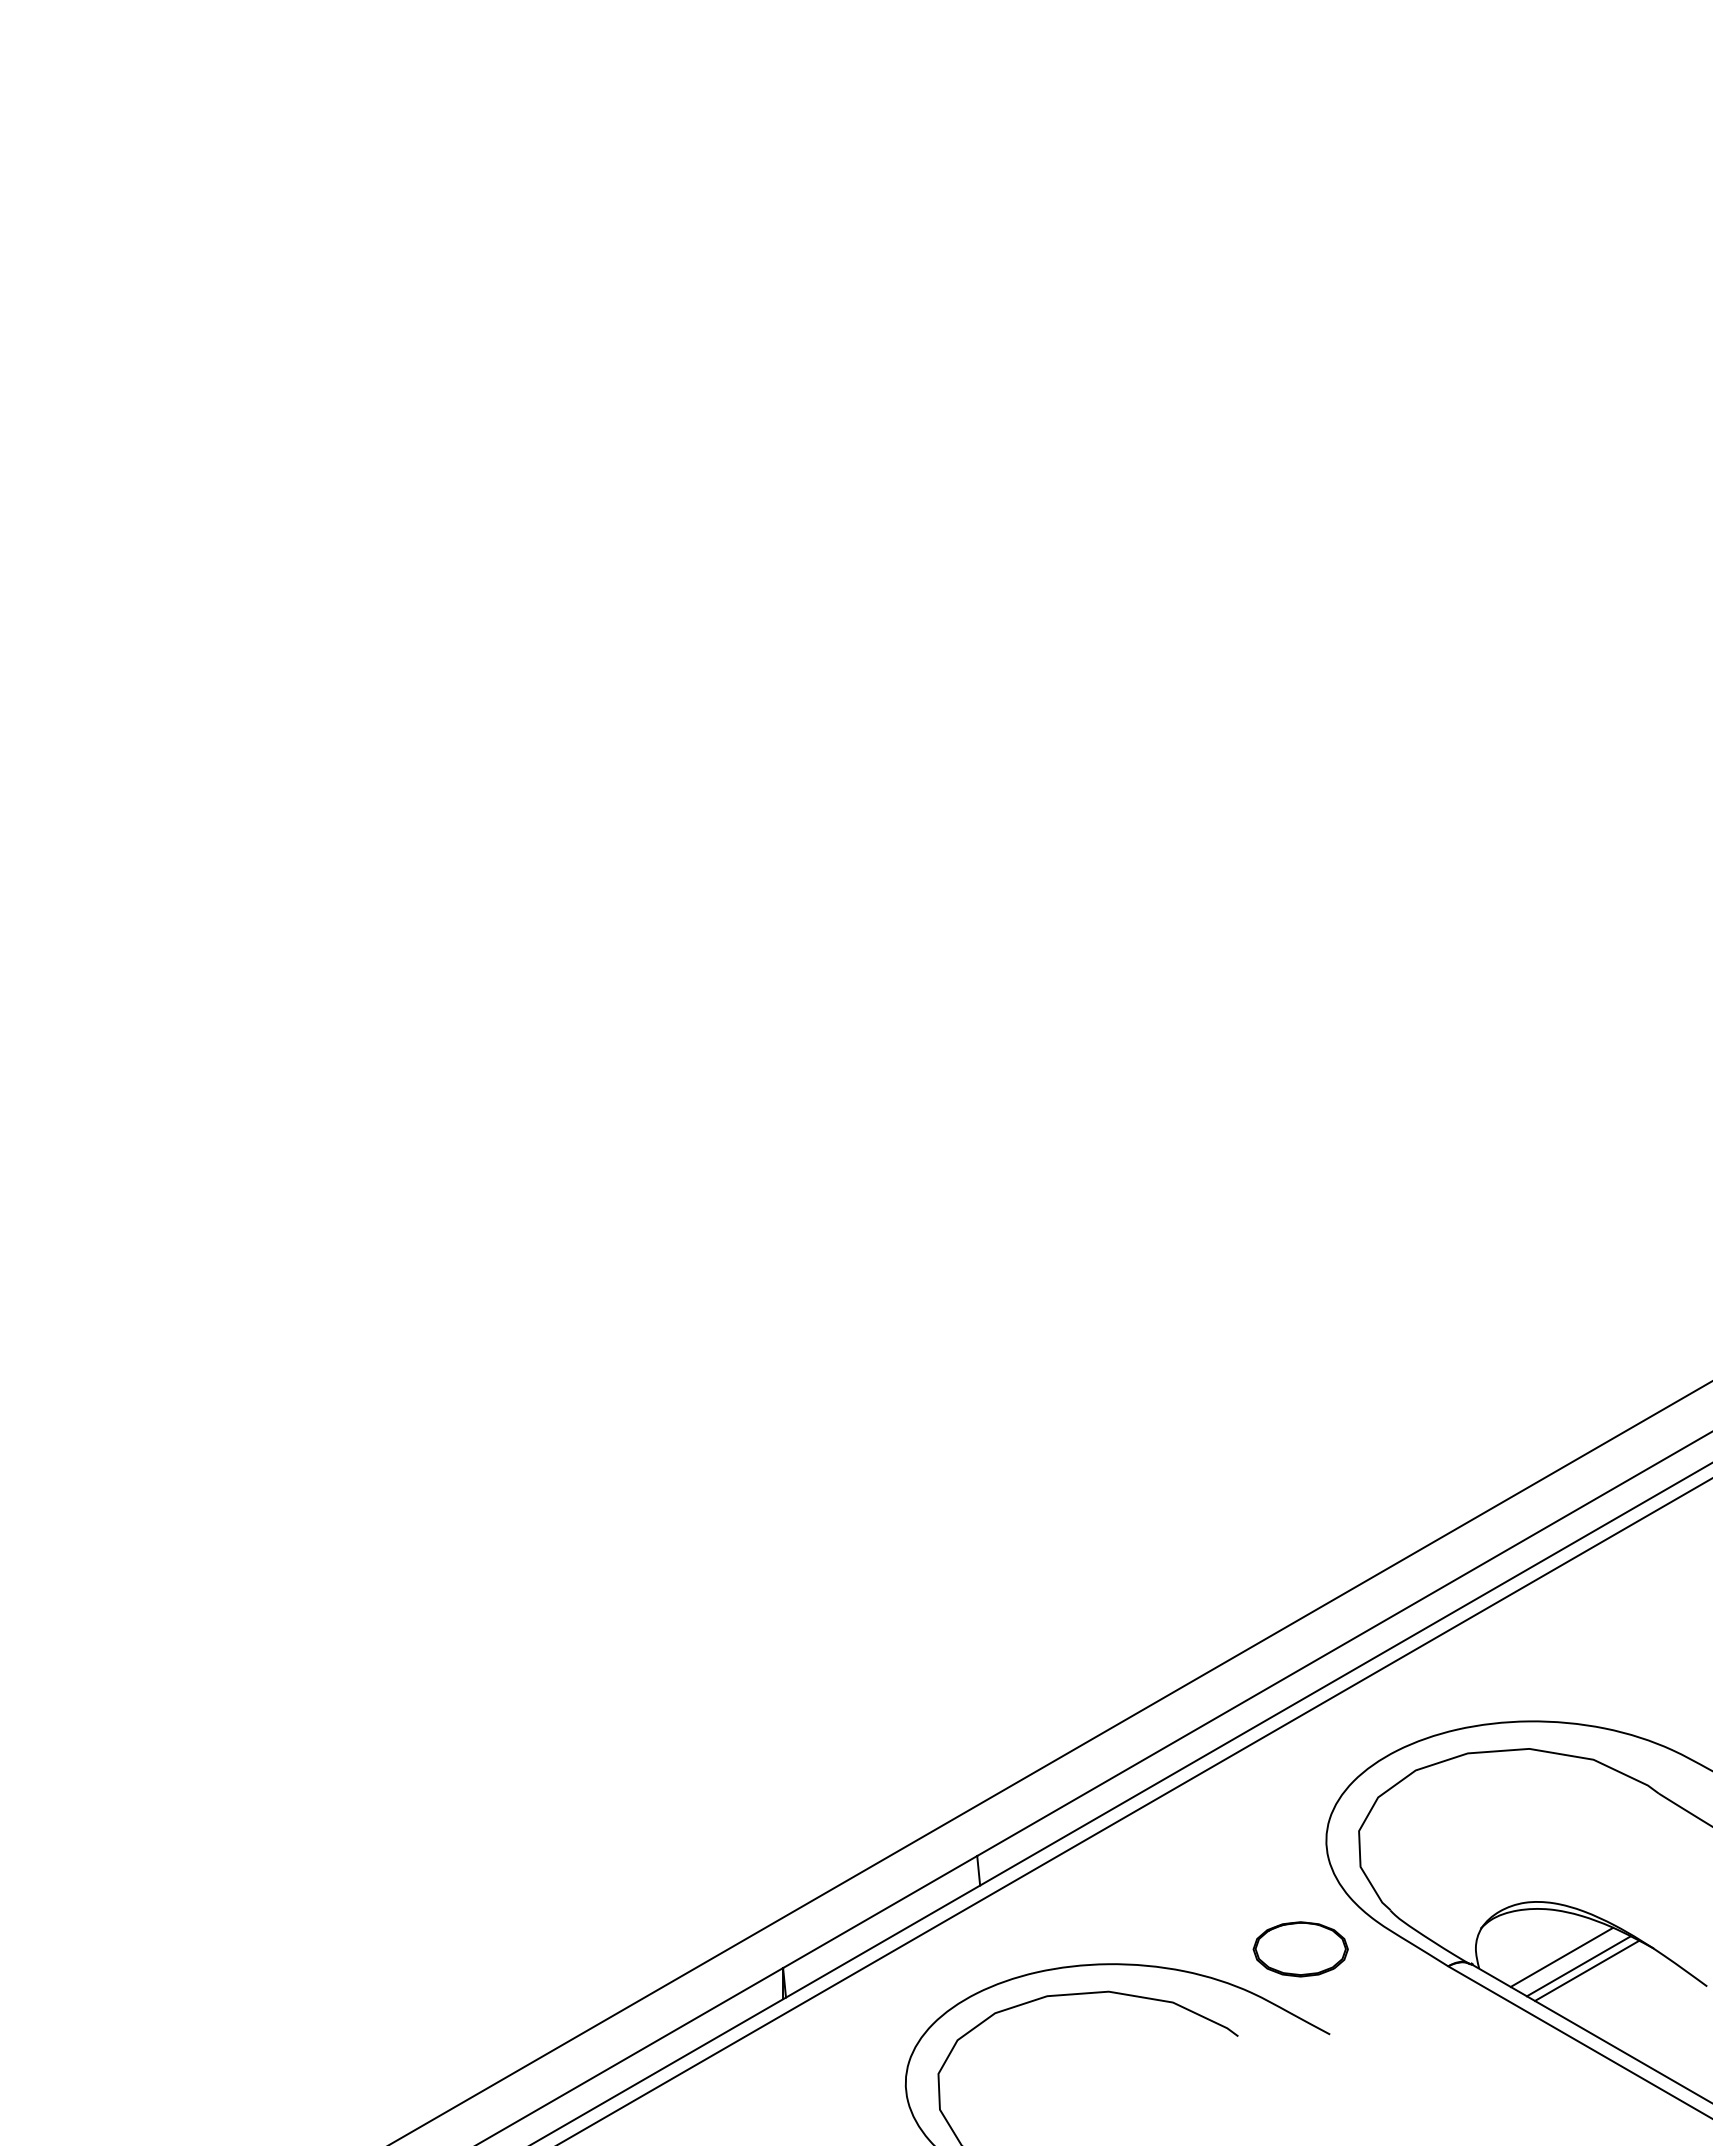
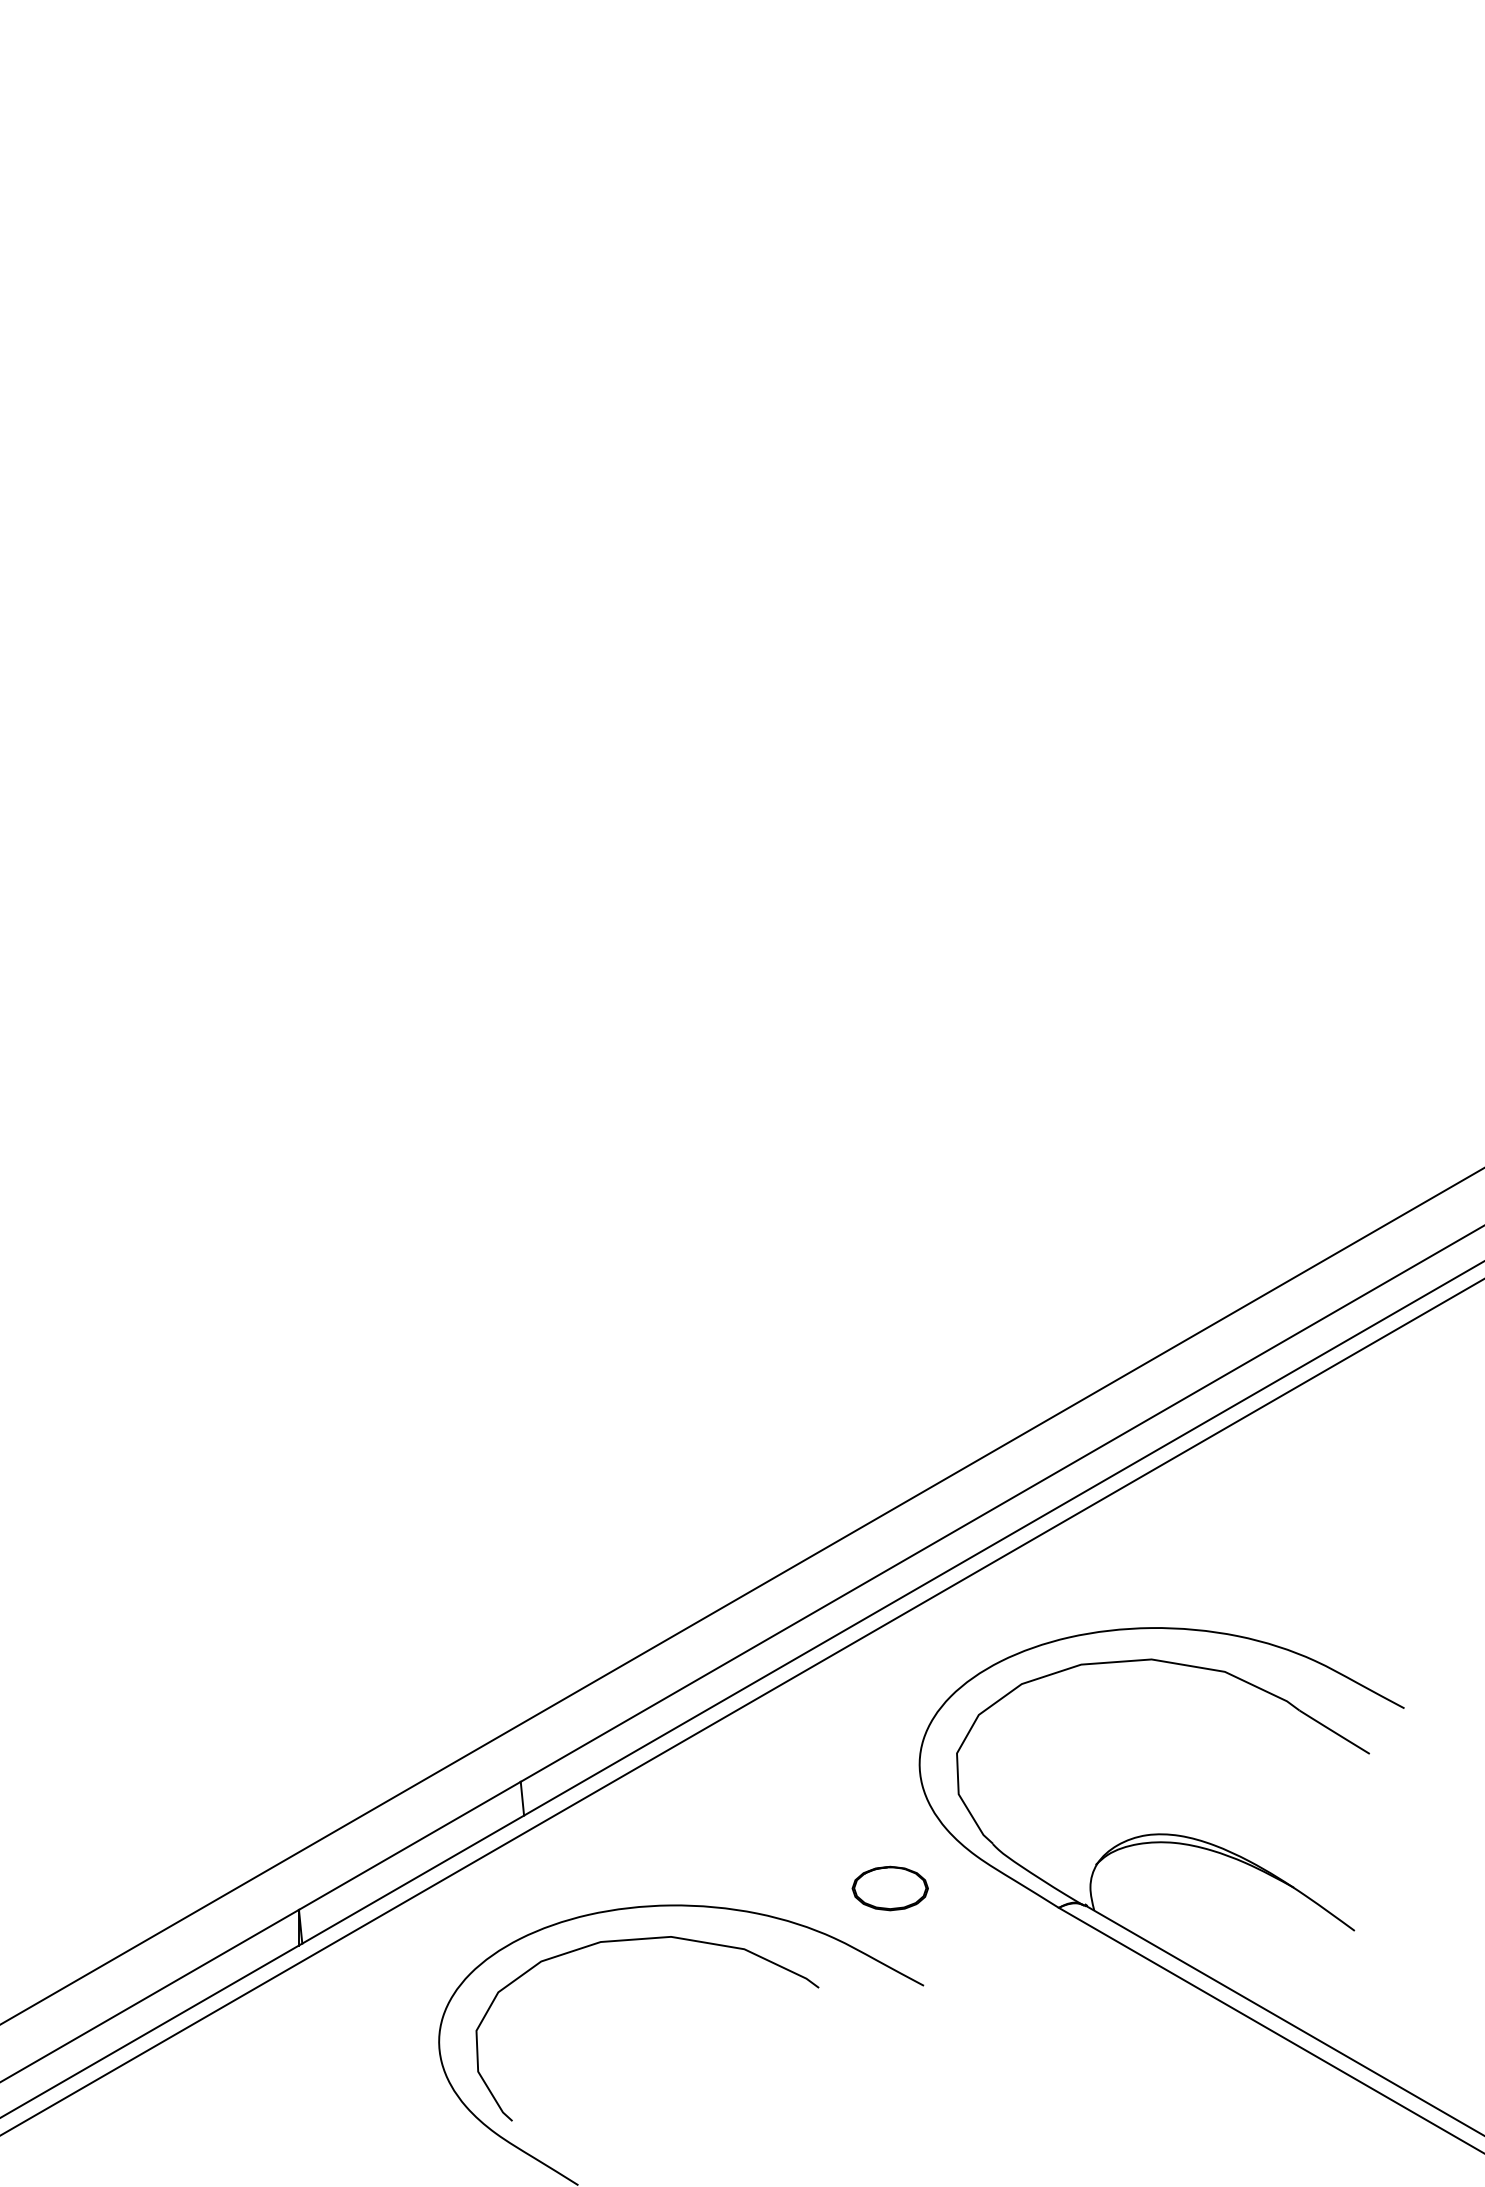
part: (1300, 1949) -> (890, 1888), size x0.7
line: (1561, 1956) -> (1188, 1896), removed
line: (1578, 1966) -> (1207, 1908), removed
line: (1586, 1970) -> (1216, 1912), removed

